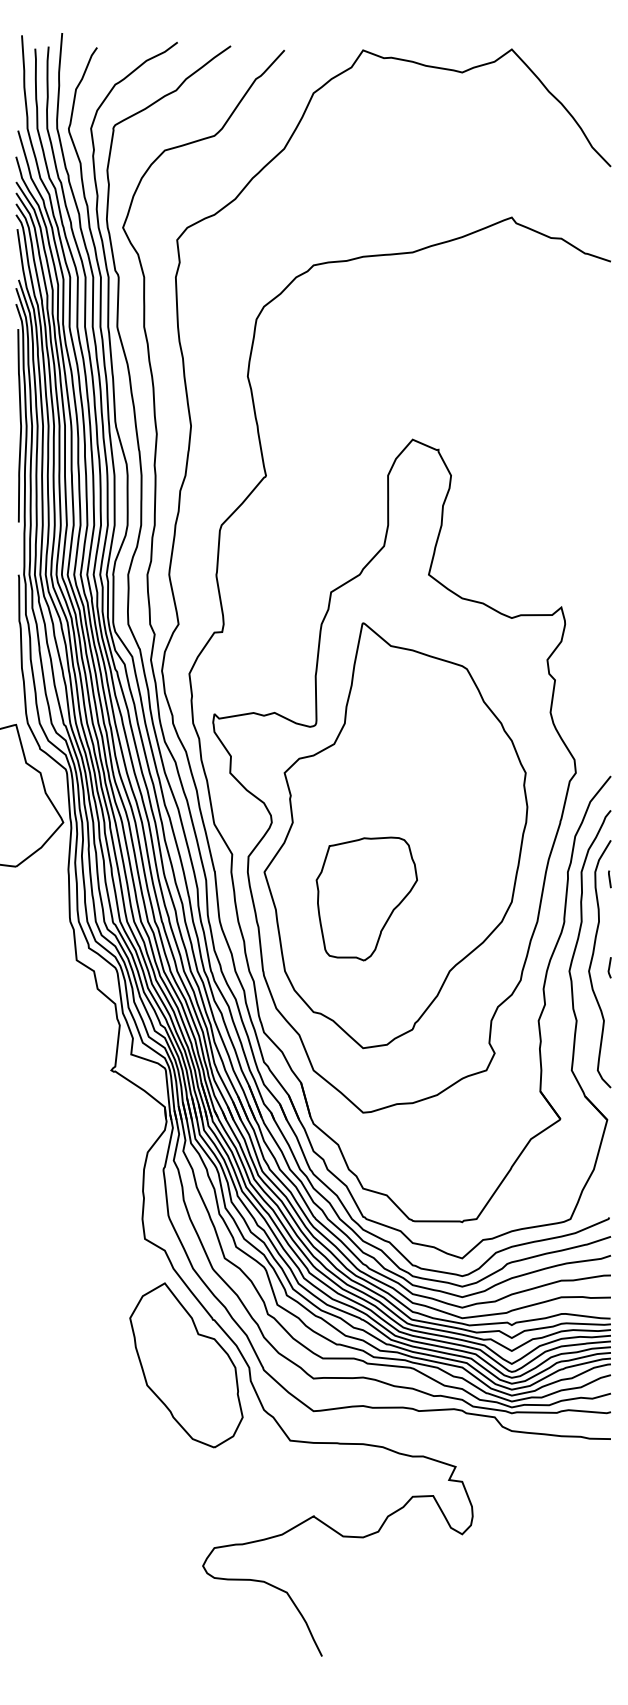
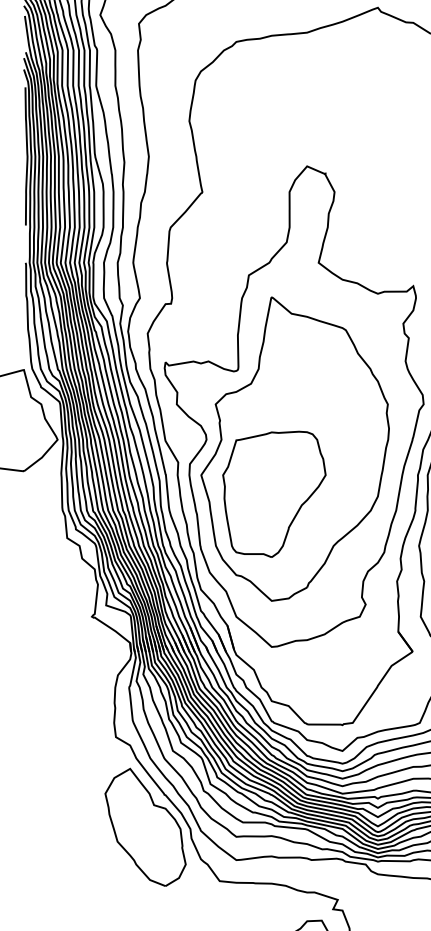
part: (366, 898) -> (274, 494), size x1.43

